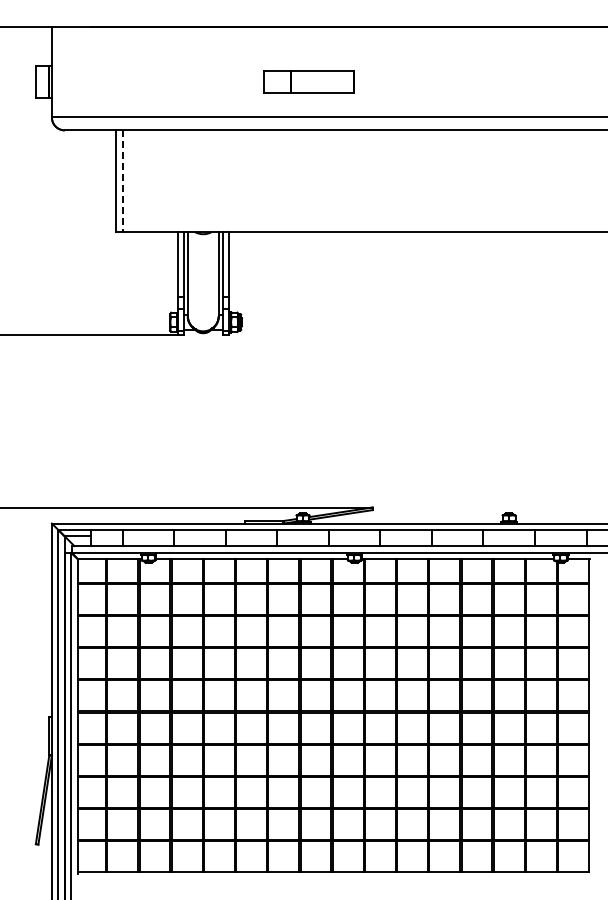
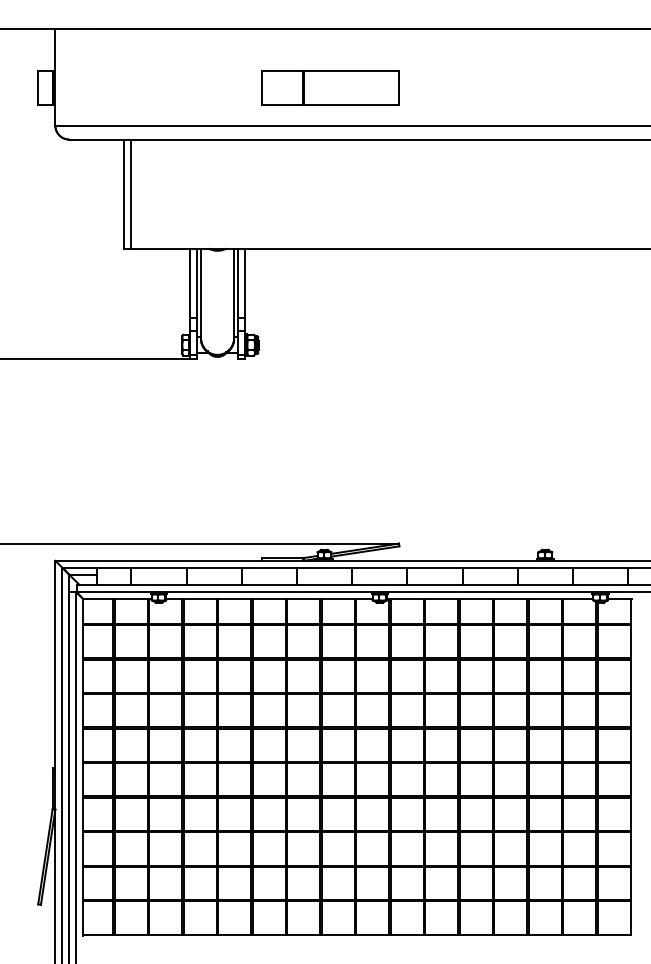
part: (308, 81) -> (330, 87), size x1.43
line: (122, 181) -> (131, 194), dashed -> solid

